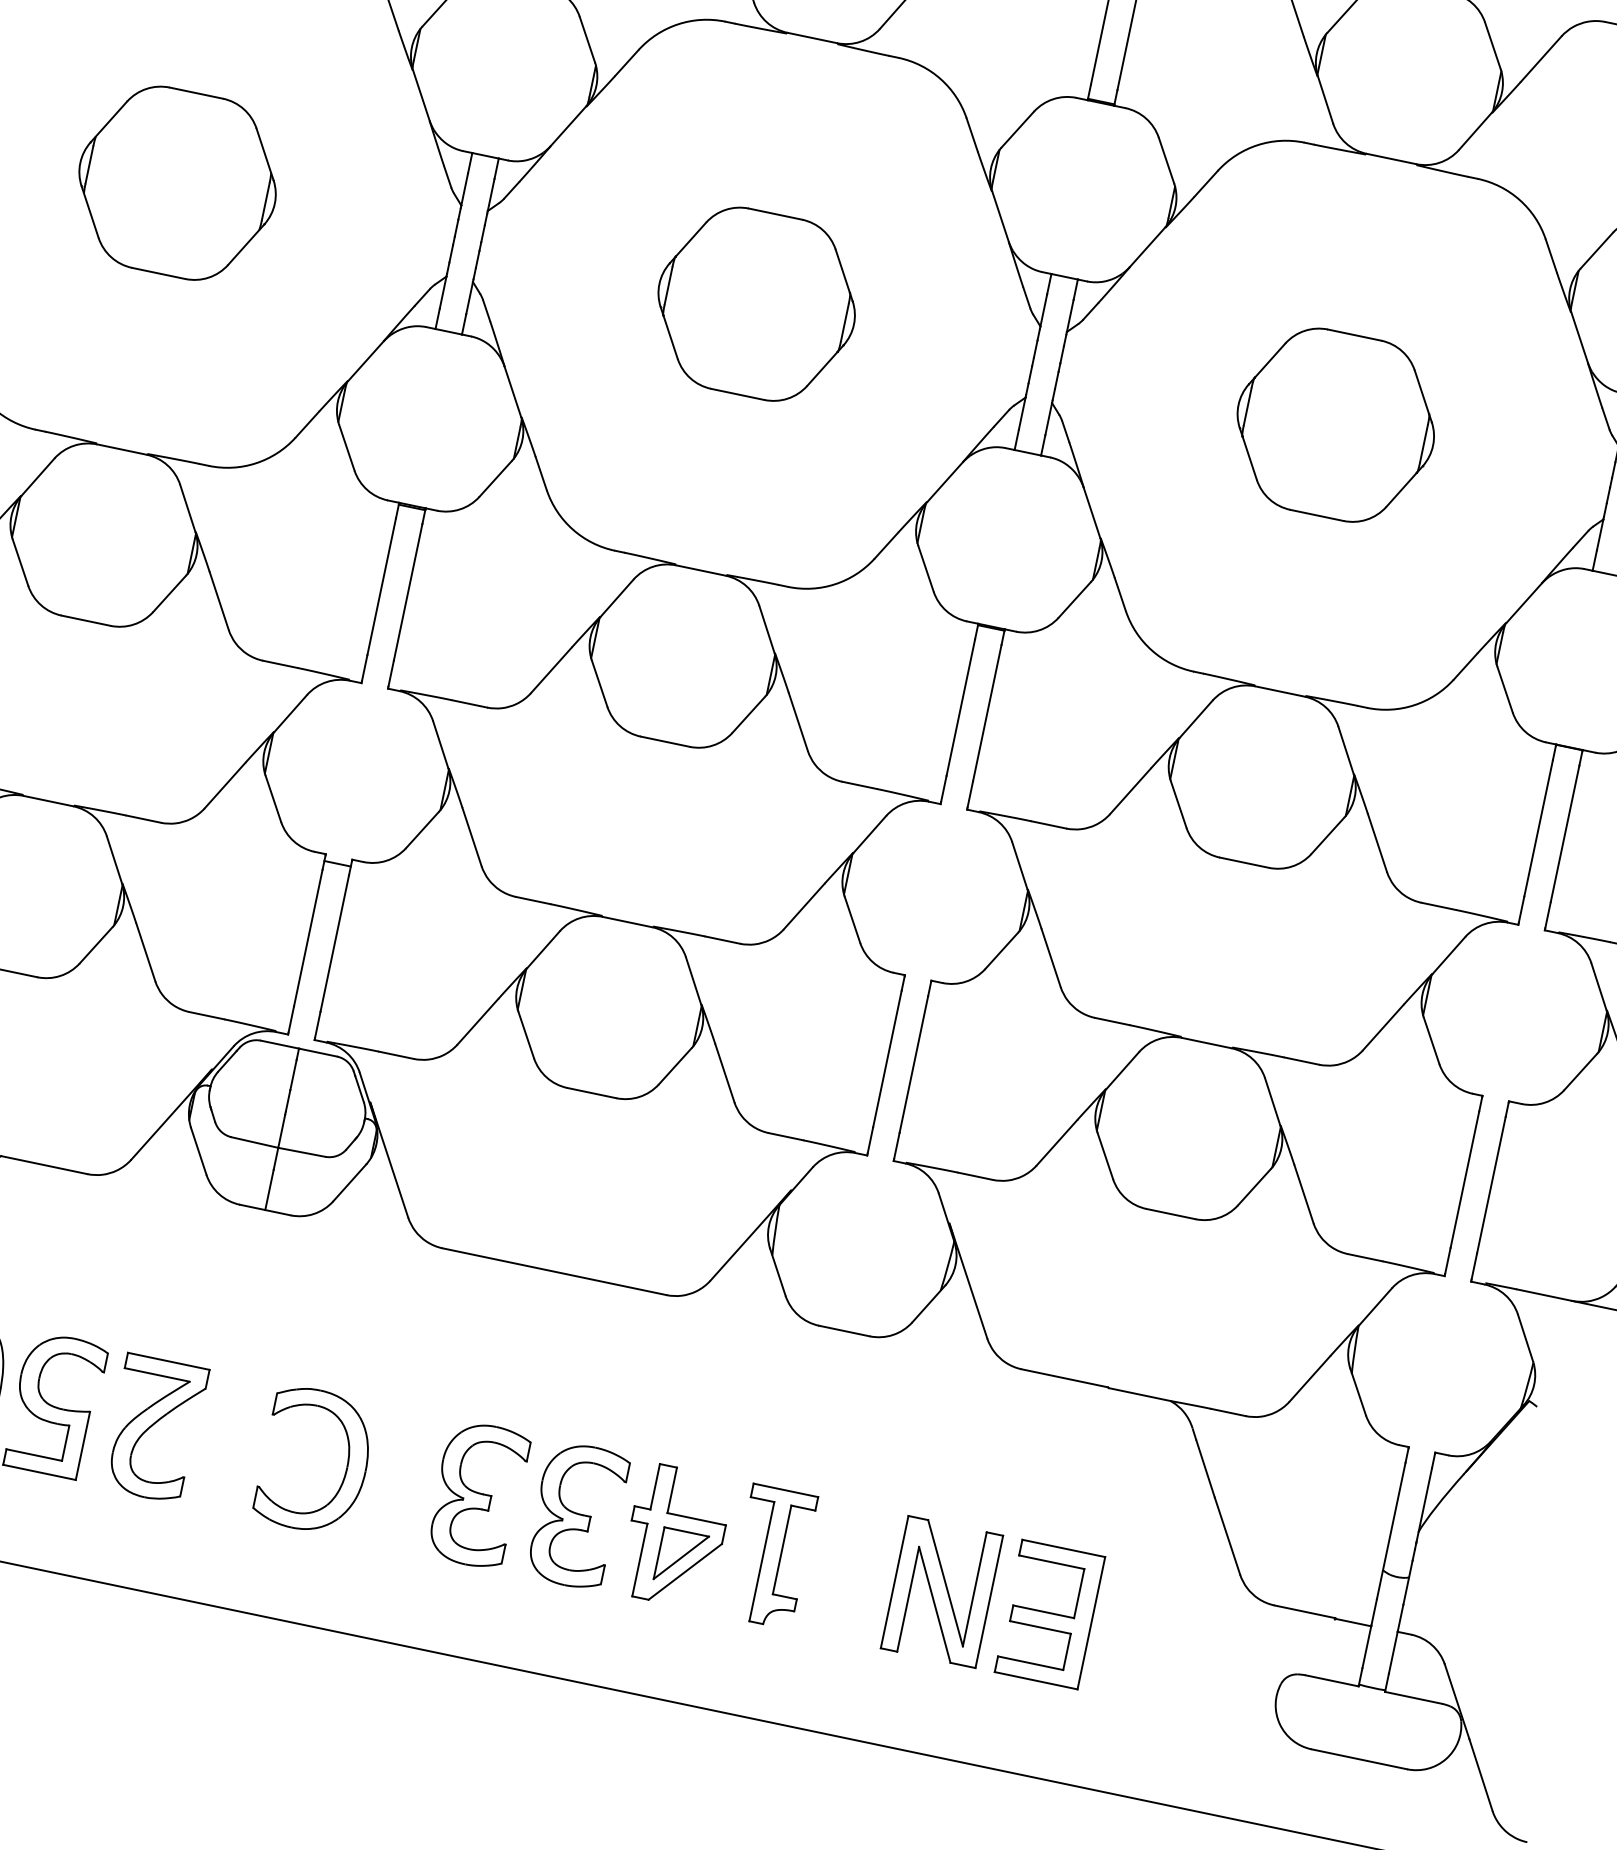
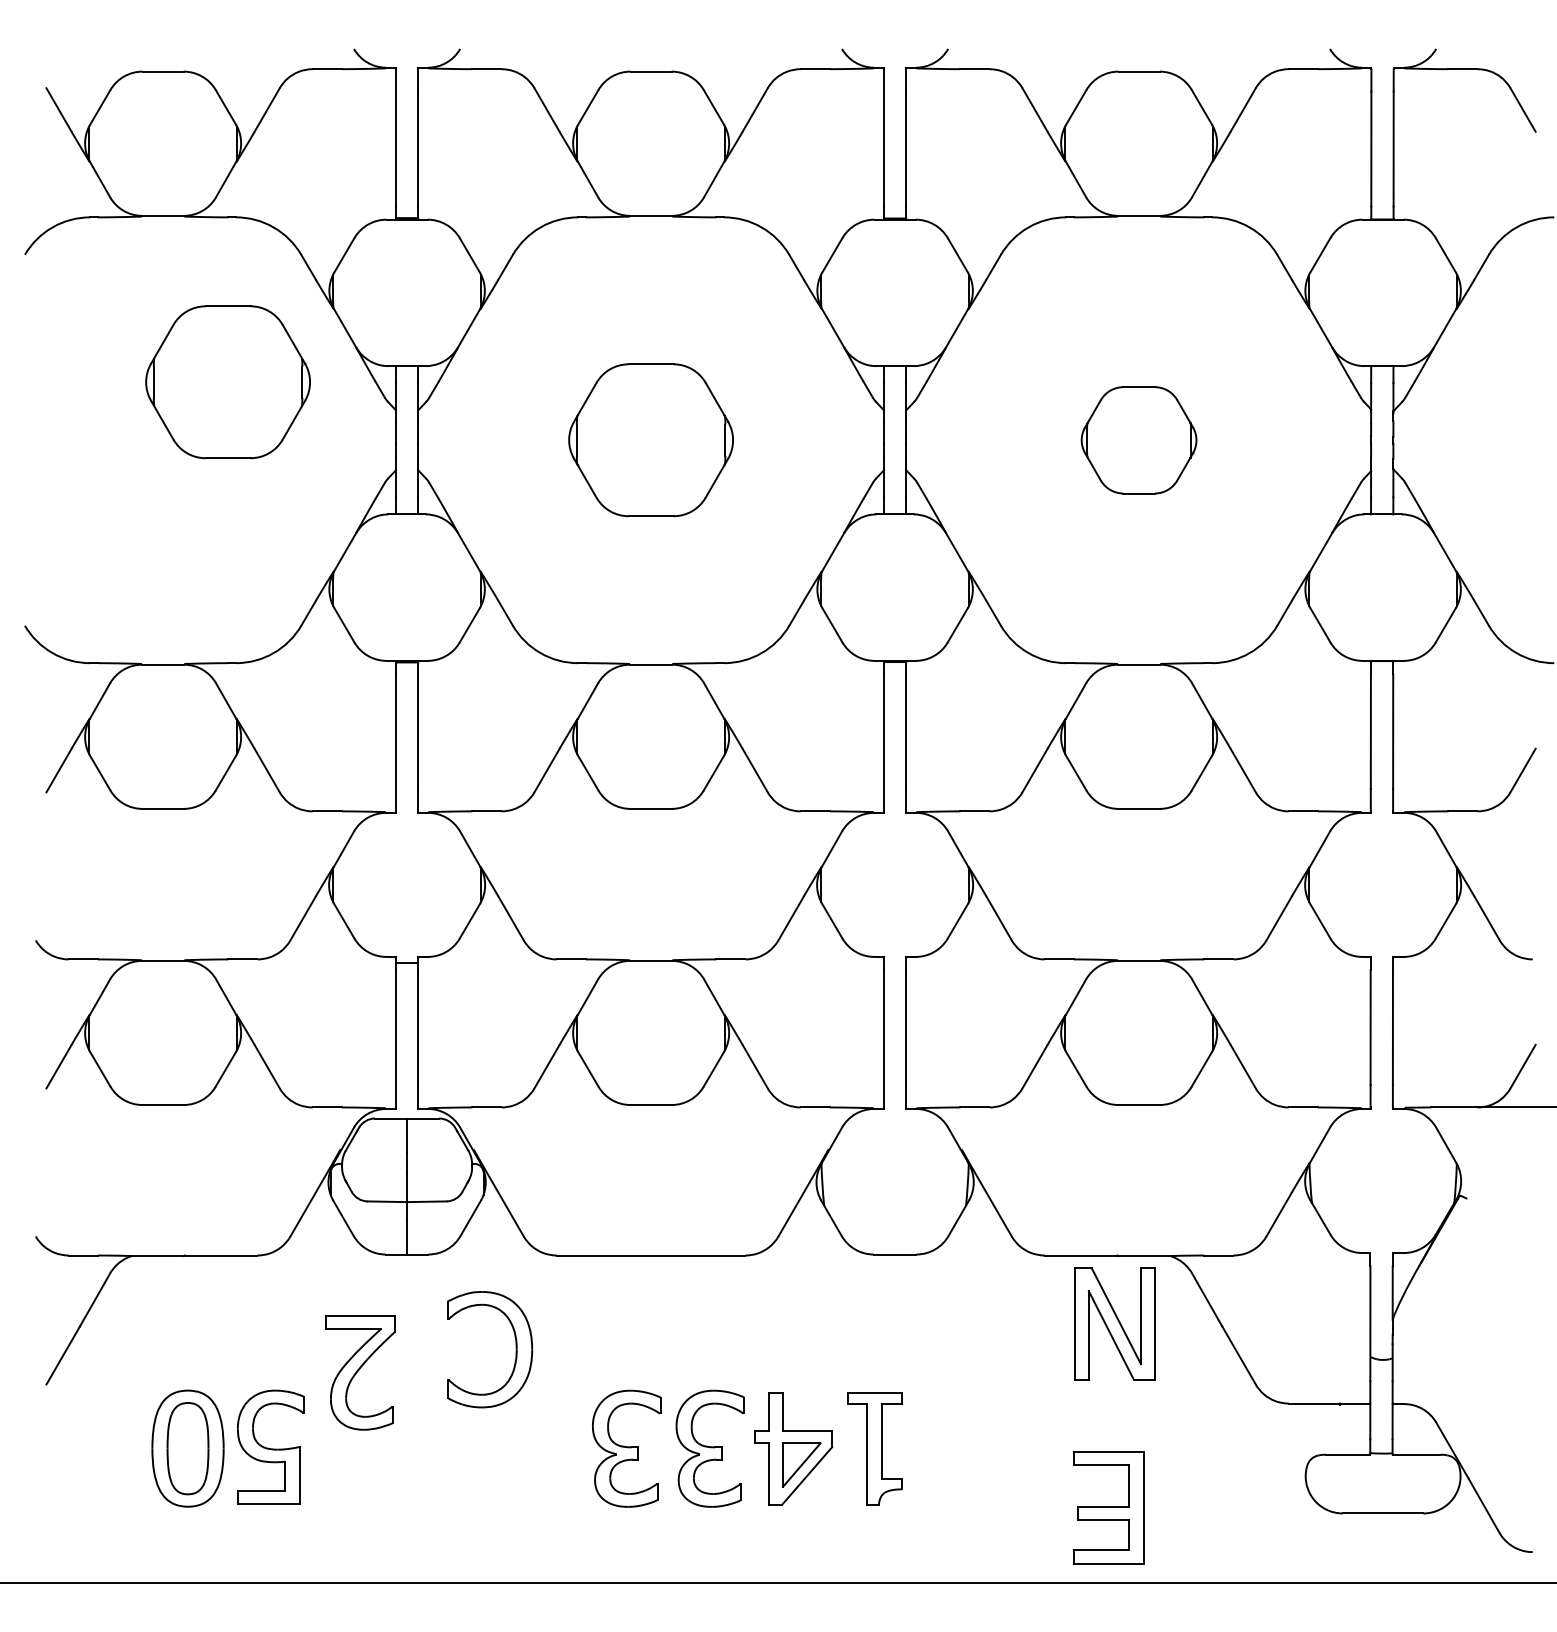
part: (176, 183) -> (227, 382), moved
part: (1335, 425) -> (1138, 440), size x0.7
part: (154, 1428) -> (360, 1372), moved
part: (345, 1467) -> (515, 1349), moved
part: (941, 1591) -> (1114, 1323), moved
part: (1049, 1614) -> (1108, 1507), moved

